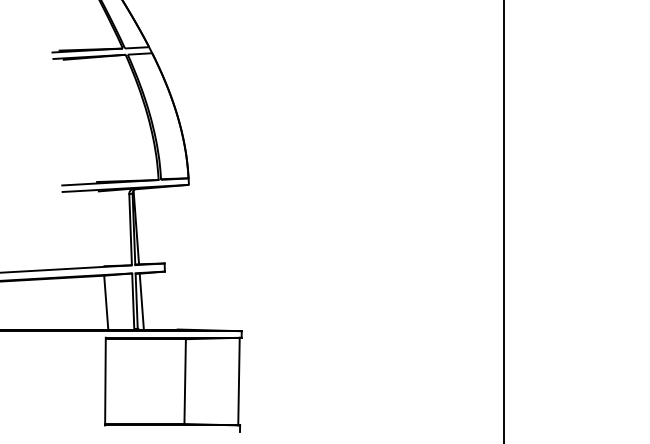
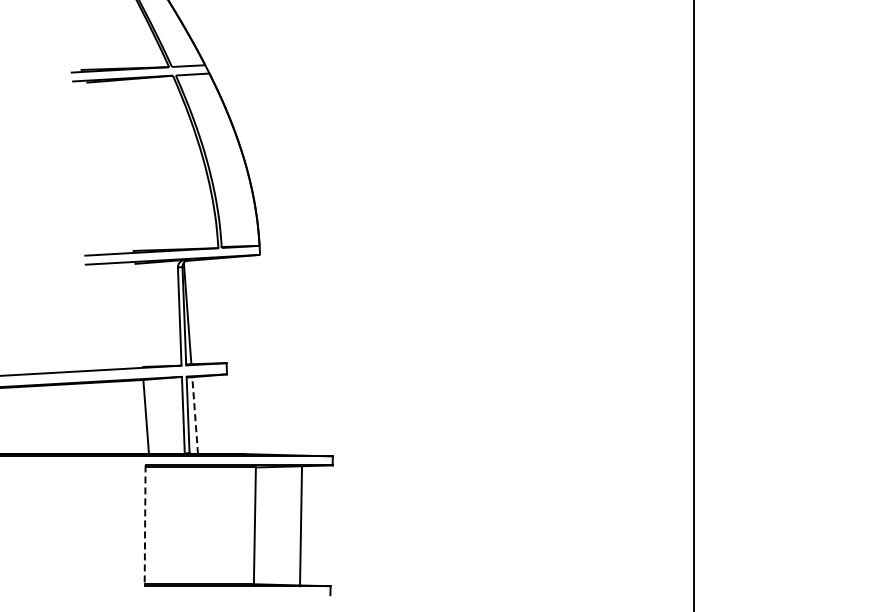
line: (142, 301) -> (195, 415), solid -> dashed
line: (239, 381) -> (301, 525), moved
line: (105, 382) -> (145, 526), solid -> dashed

